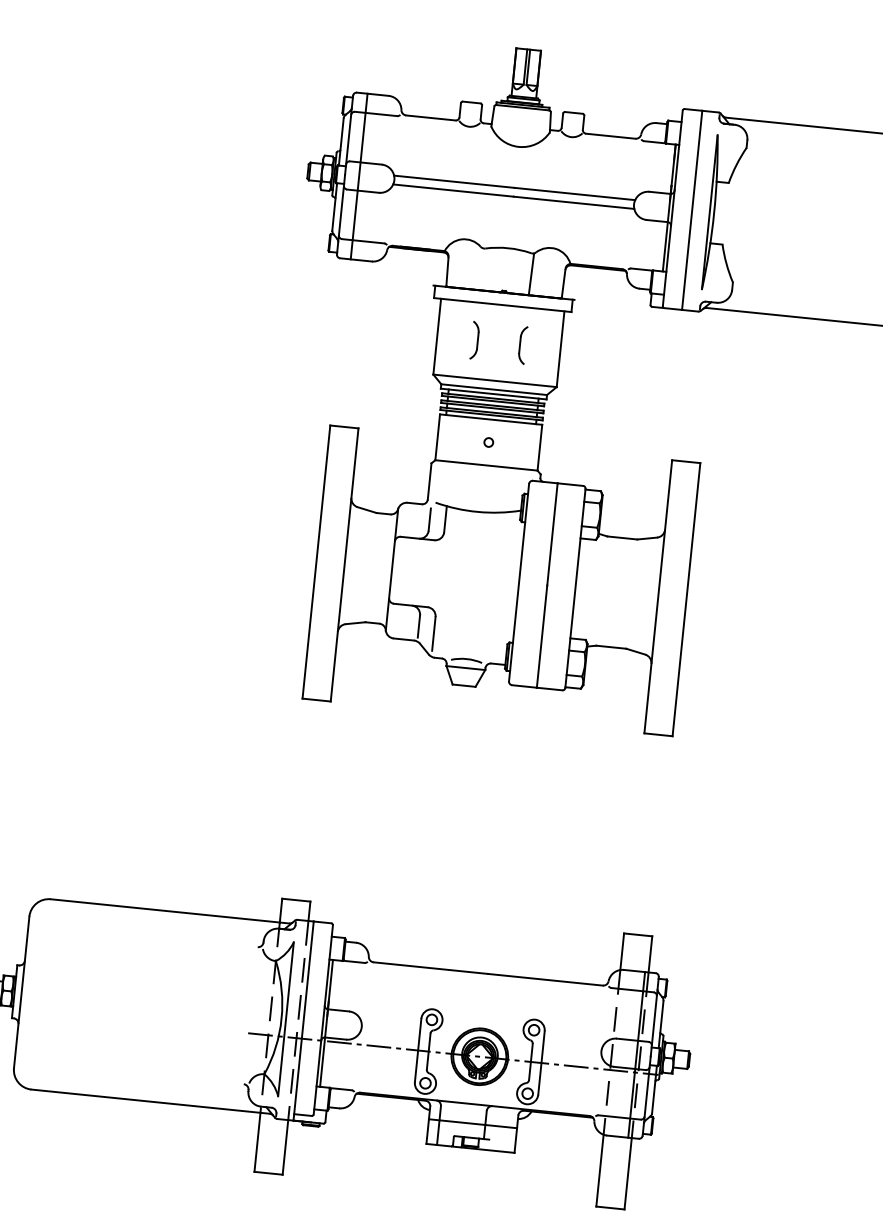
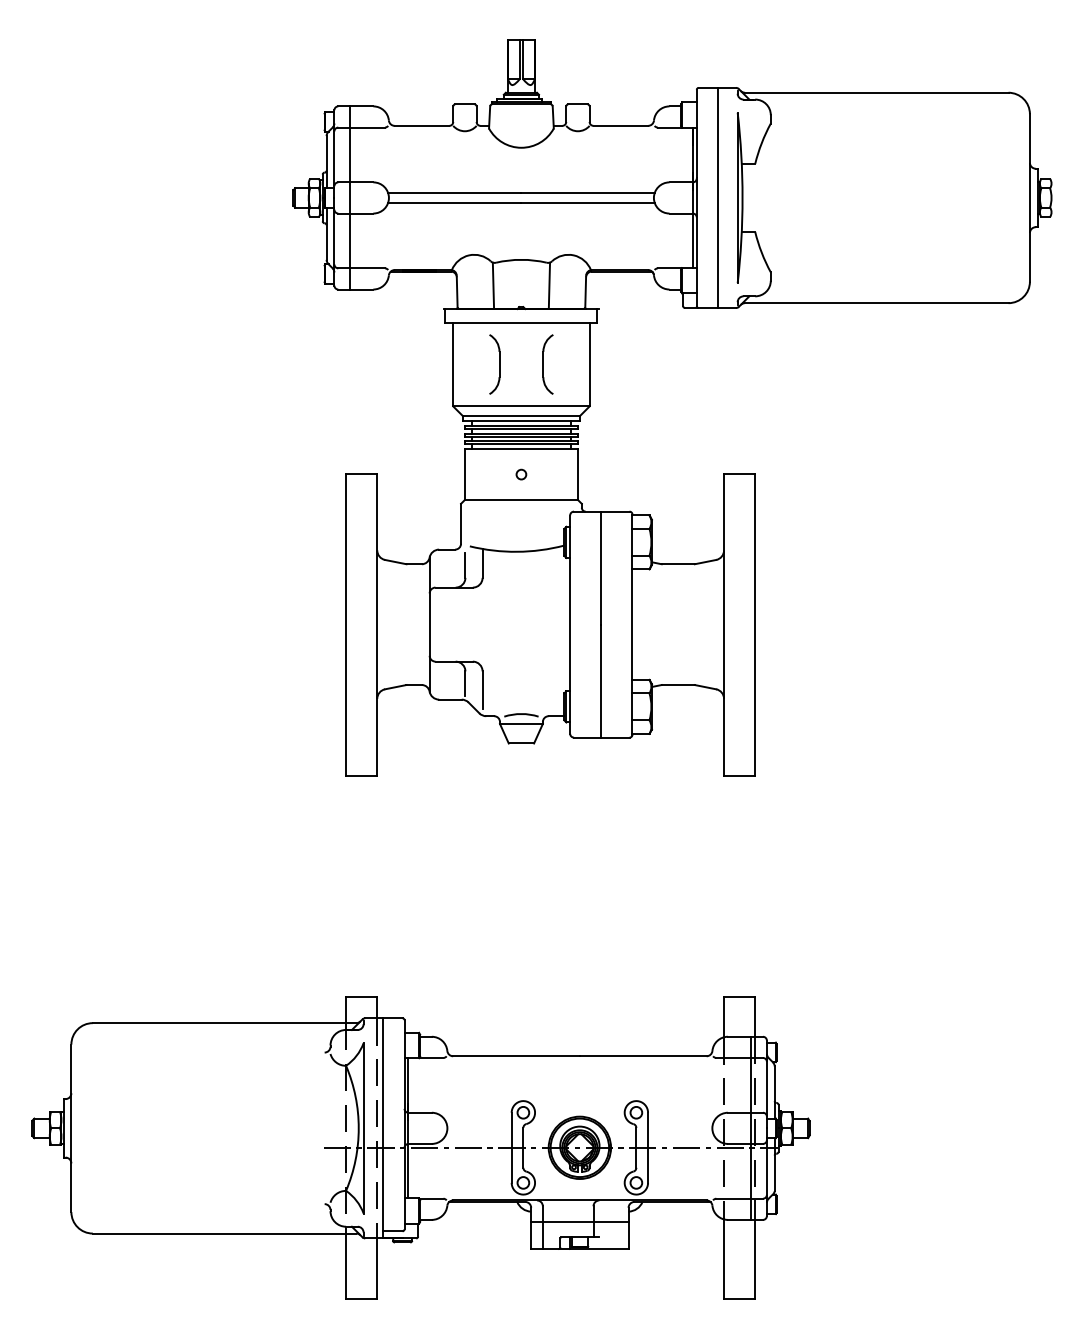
line: (480, 269) -> (493, 286), added
part: (474, 340) -> (494, 364), size x1.43
part: (522, 345) -> (547, 364), size x1.43

